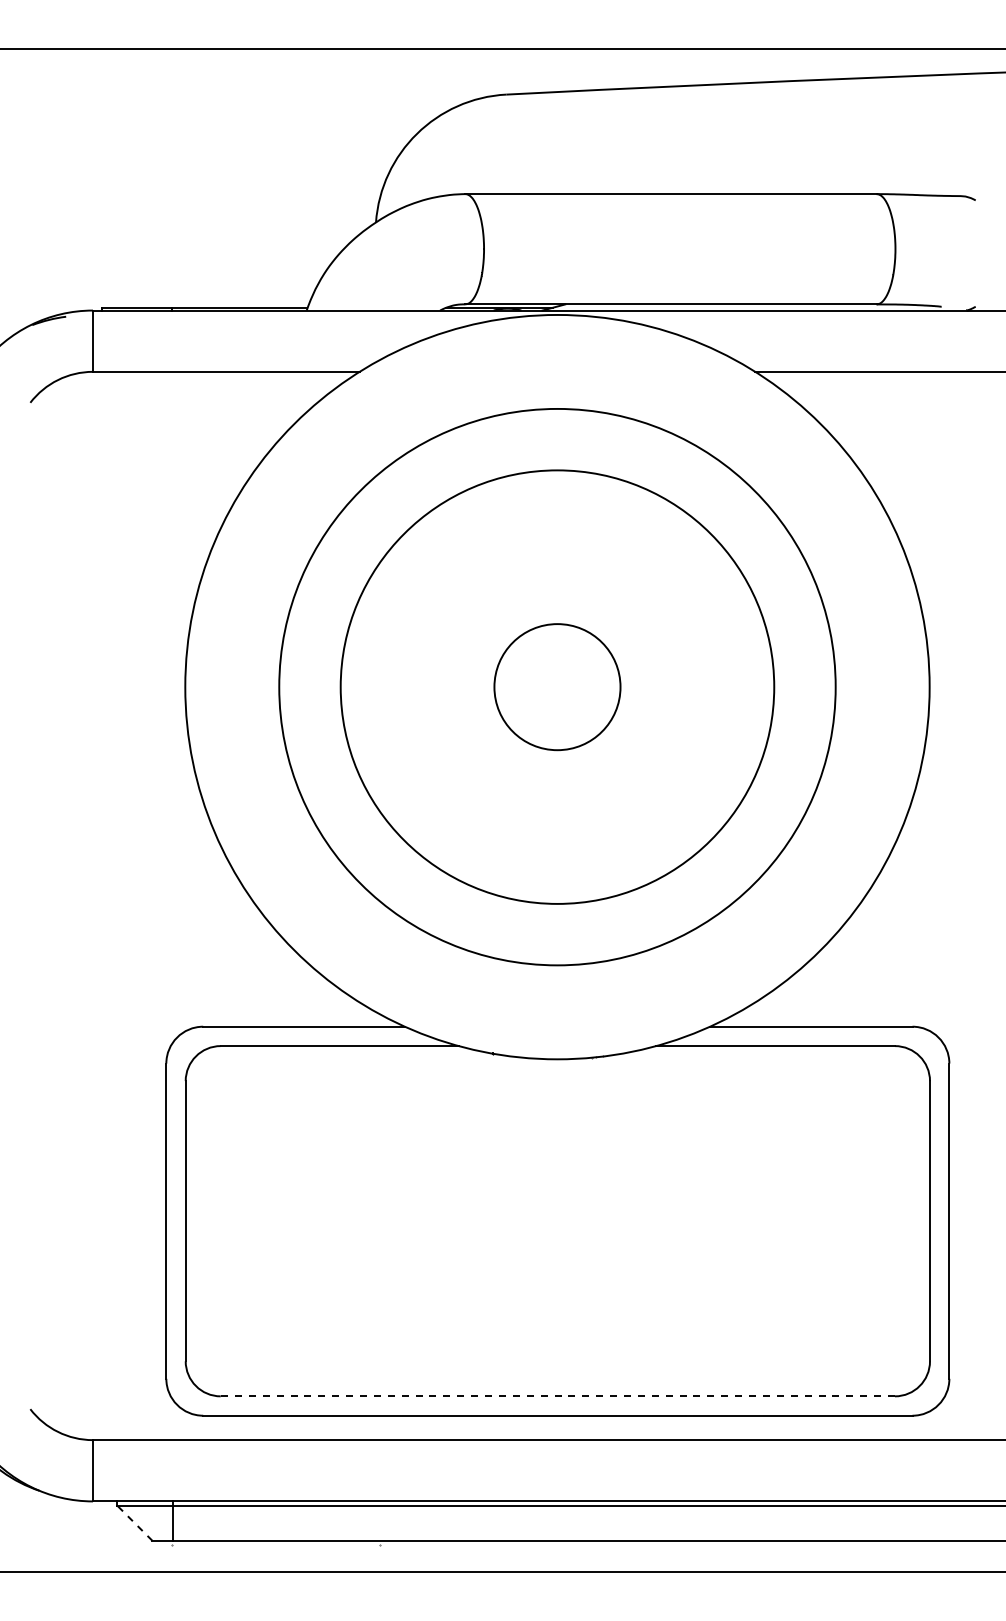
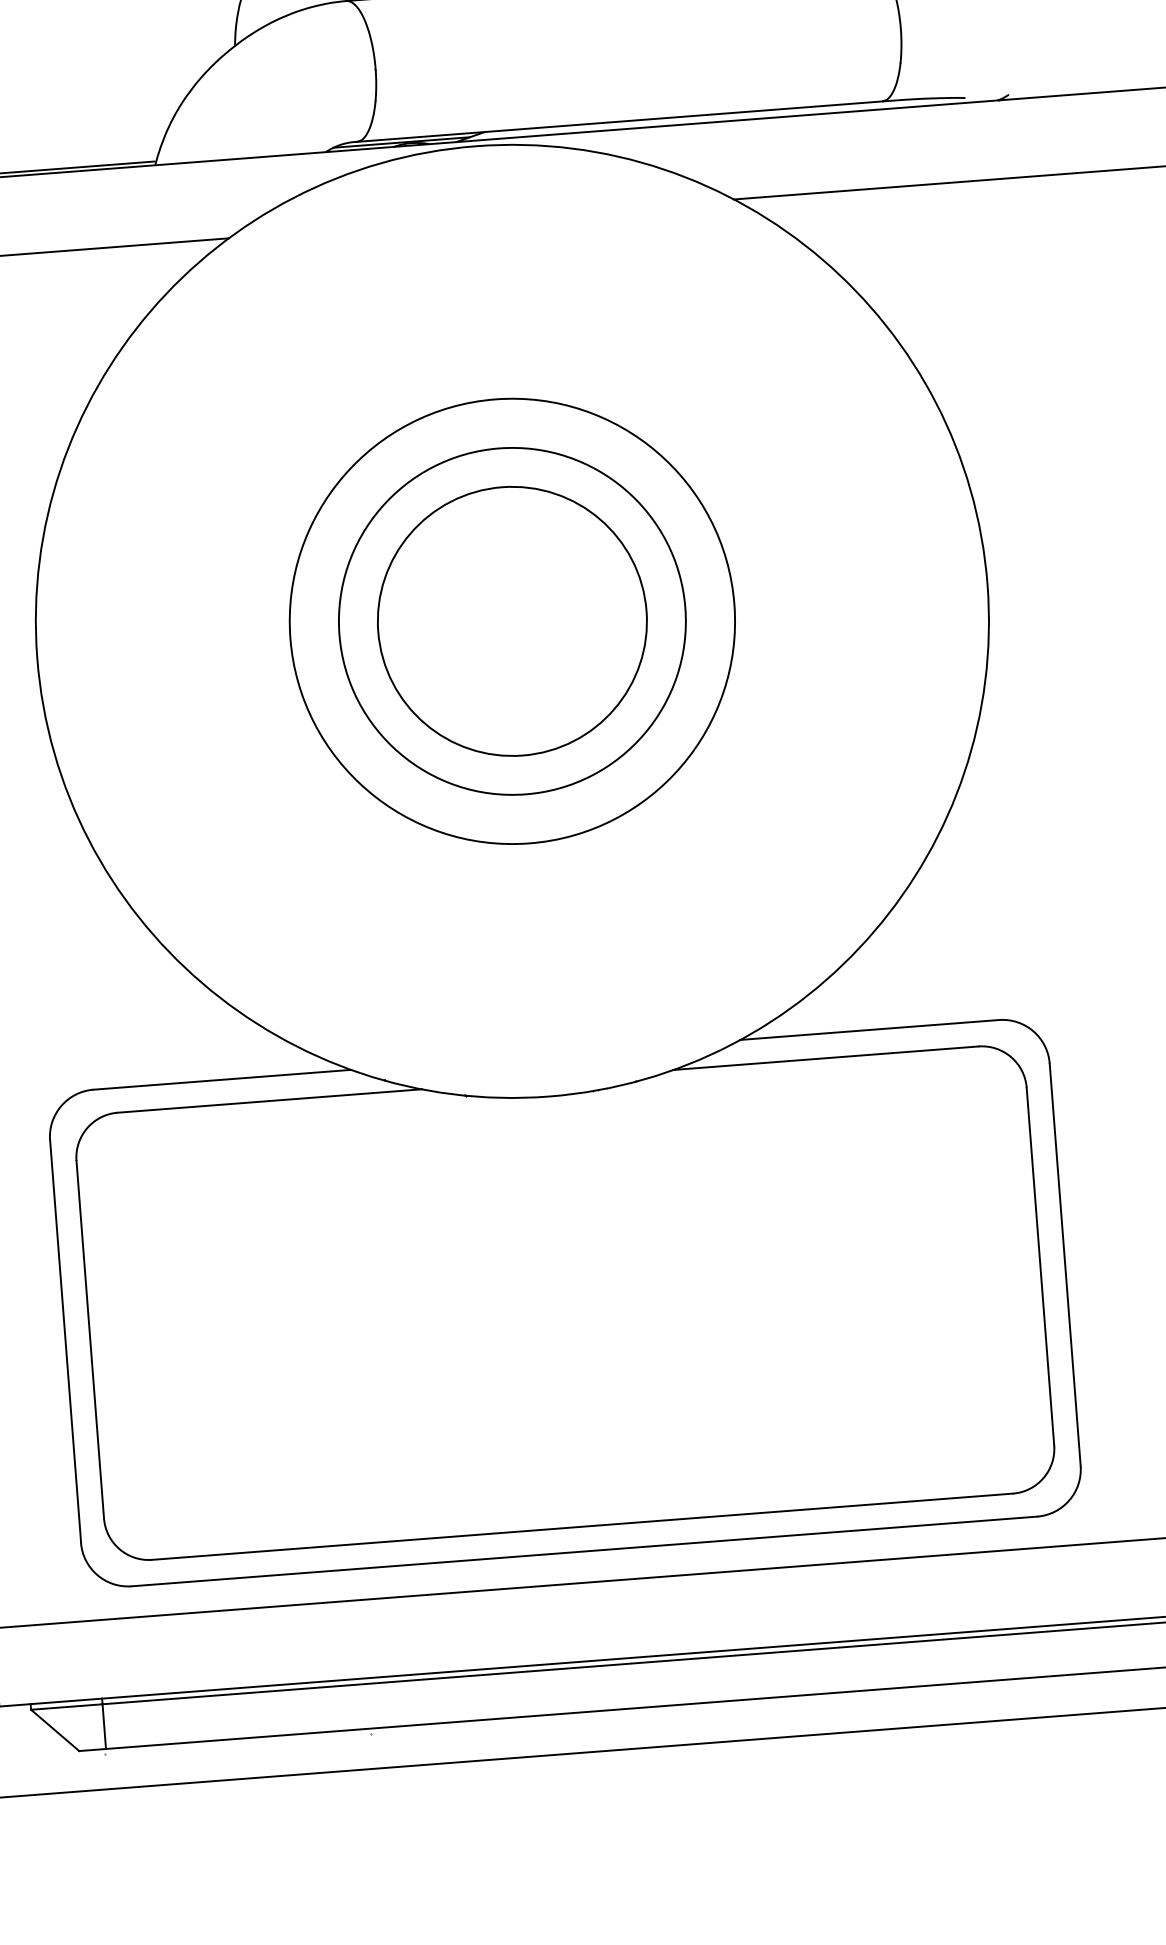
circle: (557, 686) -> (512, 620), size x0.62
circle: (557, 687) -> (512, 621), size x0.62
circle: (557, 687) -> (512, 621), size x1.67
line: (557, 1396) -> (582, 1526), dashed -> solid
line: (134, 1523) -> (54, 1730), dashed -> solid

